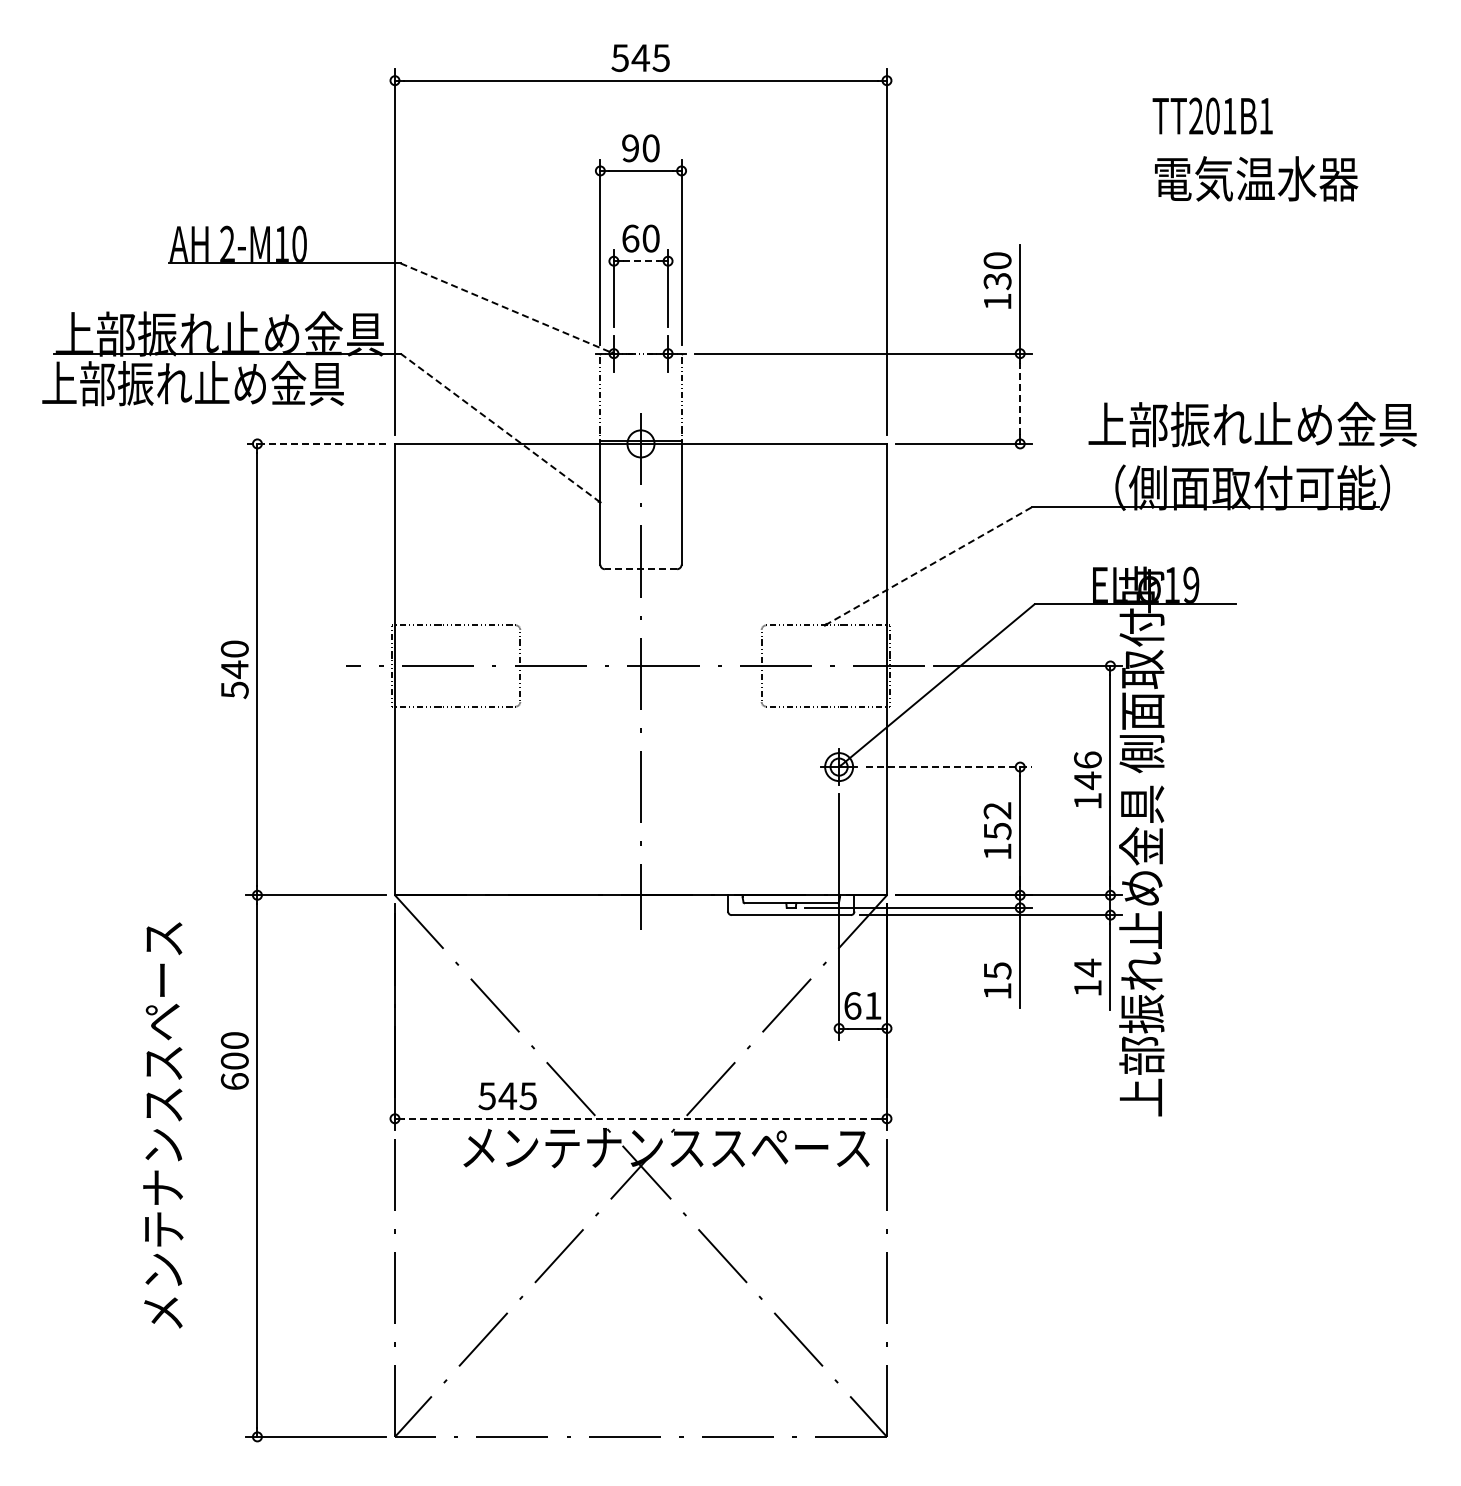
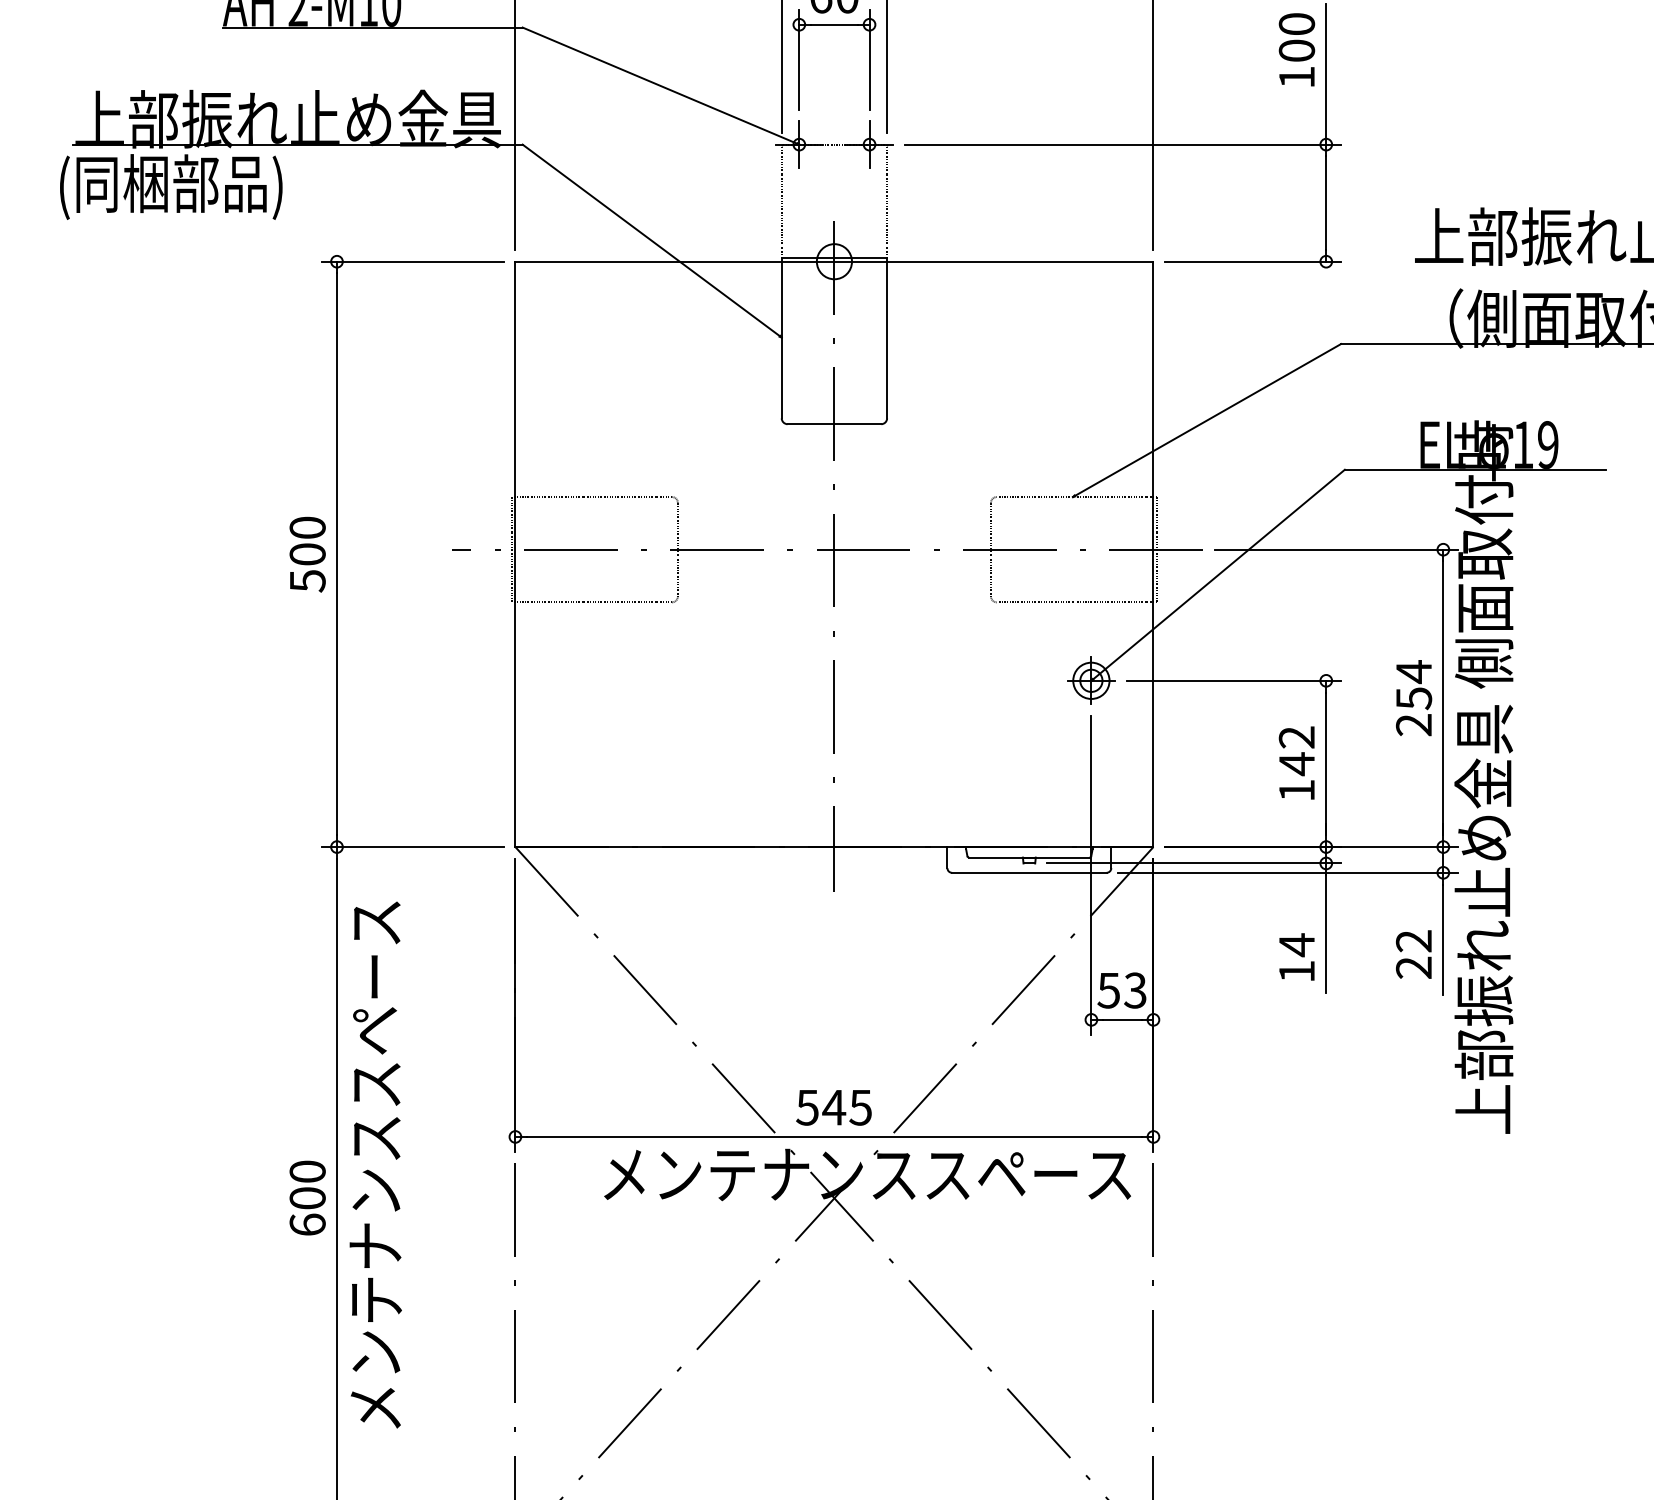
line: (641, 261) -> (835, 25), dashed -> solid
text: (997, 281) -> (1296, 51), 130 -> 100
line: (507, 308) -> (661, 86), dashed -> solid
text: (192, 385) -> (252, 185), 上部振れ止め金具 -> (同梱部品)
line: (1020, 398) -> (1326, 202), dashed -> solid
line: (500, 428) -> (652, 241), dashed -> solid
line: (316, 443) -> (413, 261), dashed -> solid
line: (927, 566) -> (1206, 420), dashed -> solid
line: (640, 569) -> (833, 424), dashed -> solid
text: (234, 669) -> (307, 554), 540 -> 500
line: (948, 767) -> (1233, 681), dashed -> solid
text: (1087, 780) -> (1413, 698), 146 -> 254
text: (997, 831) -> (1296, 764), 152 -> 142
text: (997, 970) -> (1296, 944), 15 -> 14
text: (1087, 977) -> (1413, 953), 14 -> 22
text: (862, 1005) -> (1121, 990), 61 -> 53
text: (234, 1060) -> (307, 1197), moved
text: (507, 1096) -> (833, 1108), moved
line: (640, 1118) -> (833, 1136), dashed -> solid
text: (163, 1125) -> (375, 1165), moved

